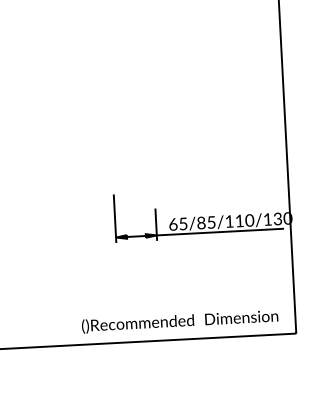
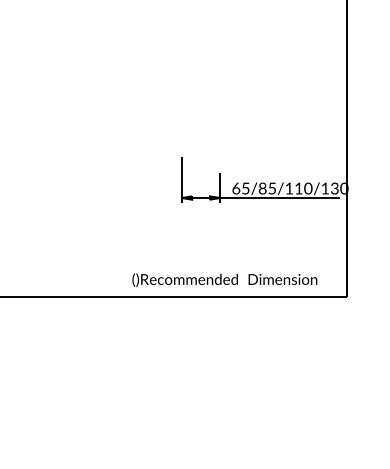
text: (179, 320) -> (224, 279), moved

